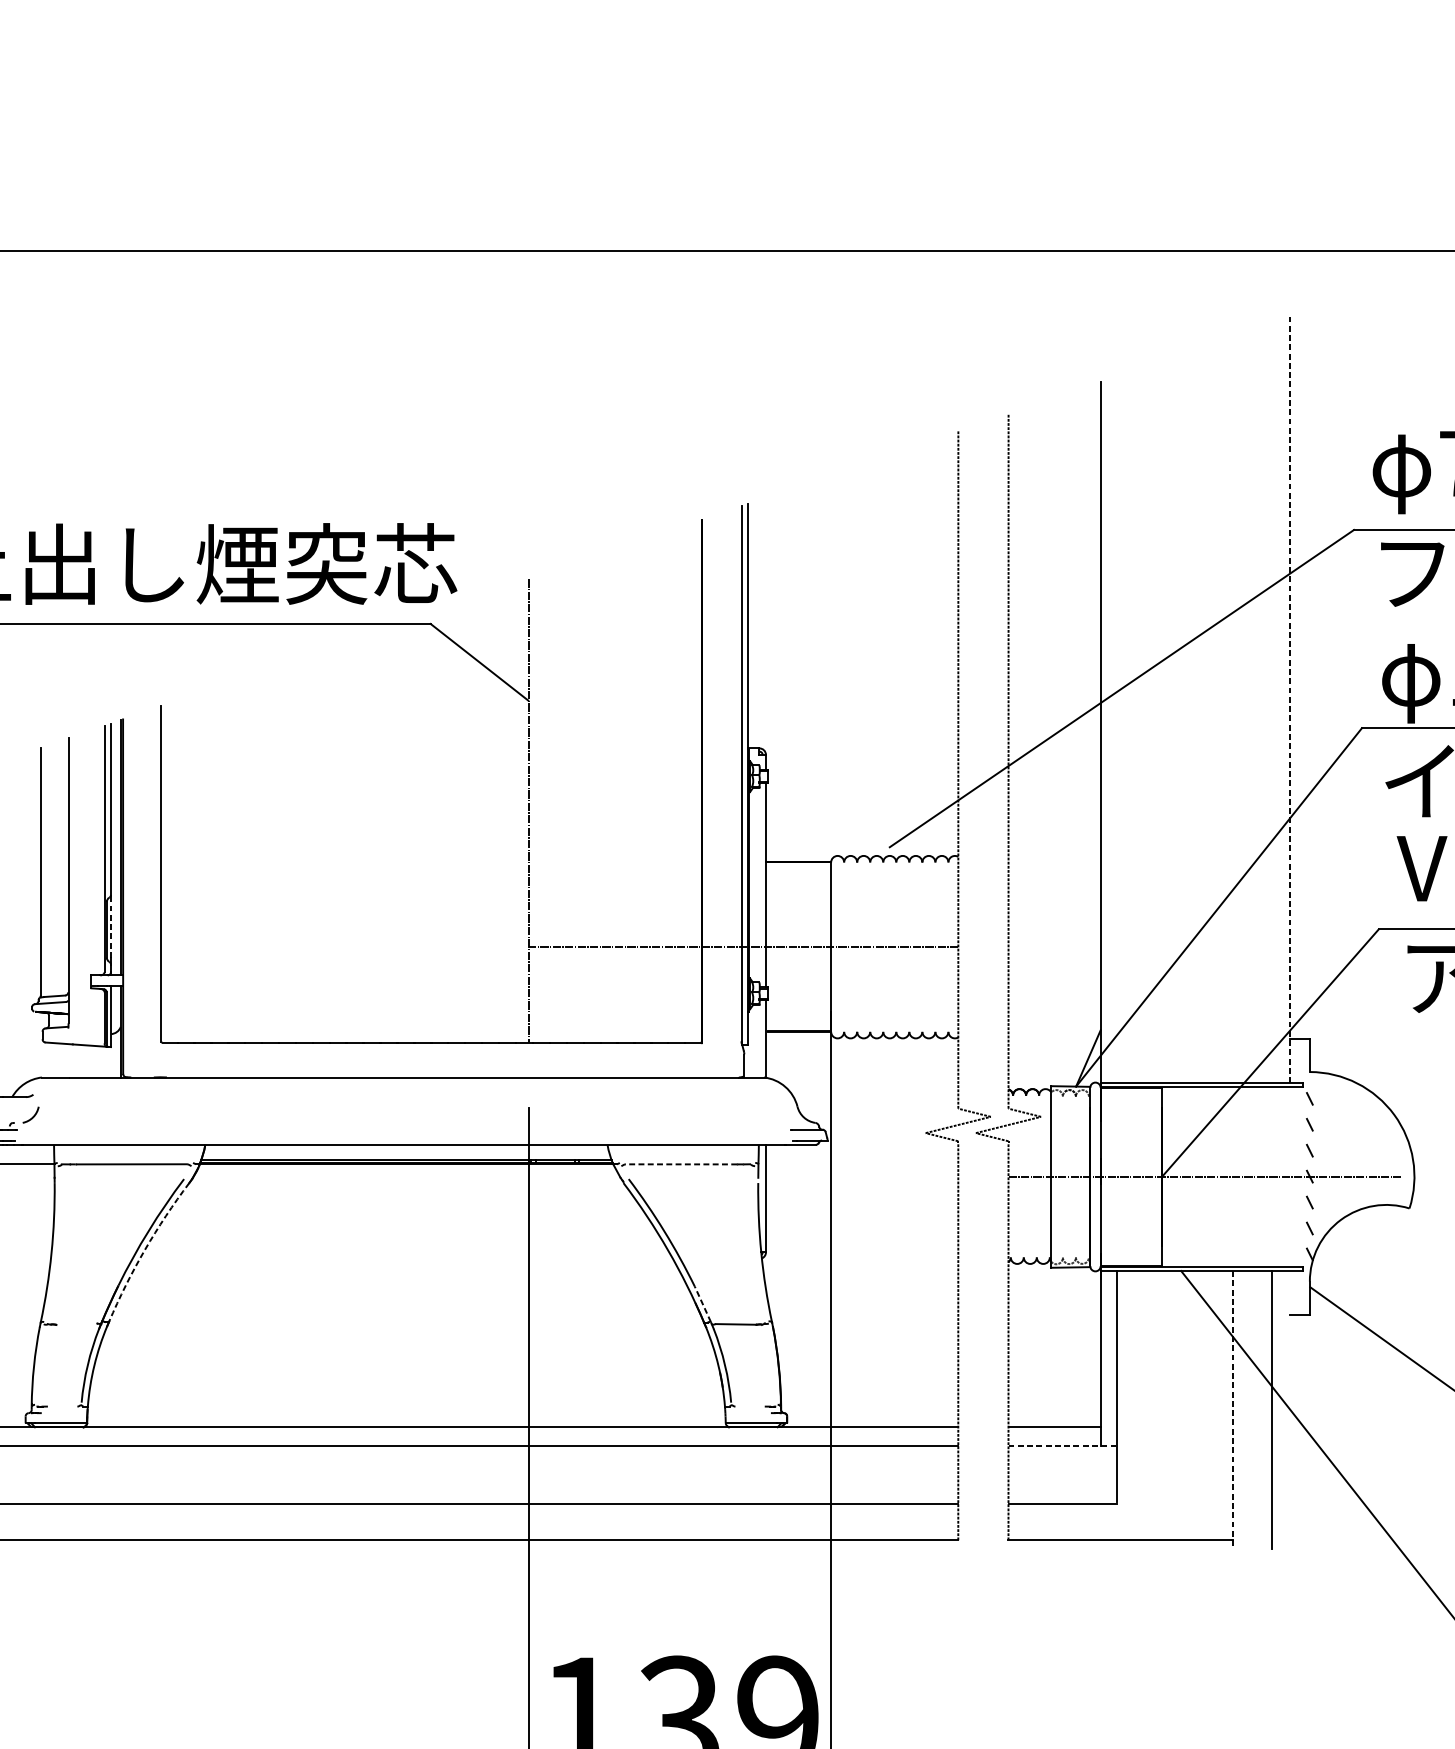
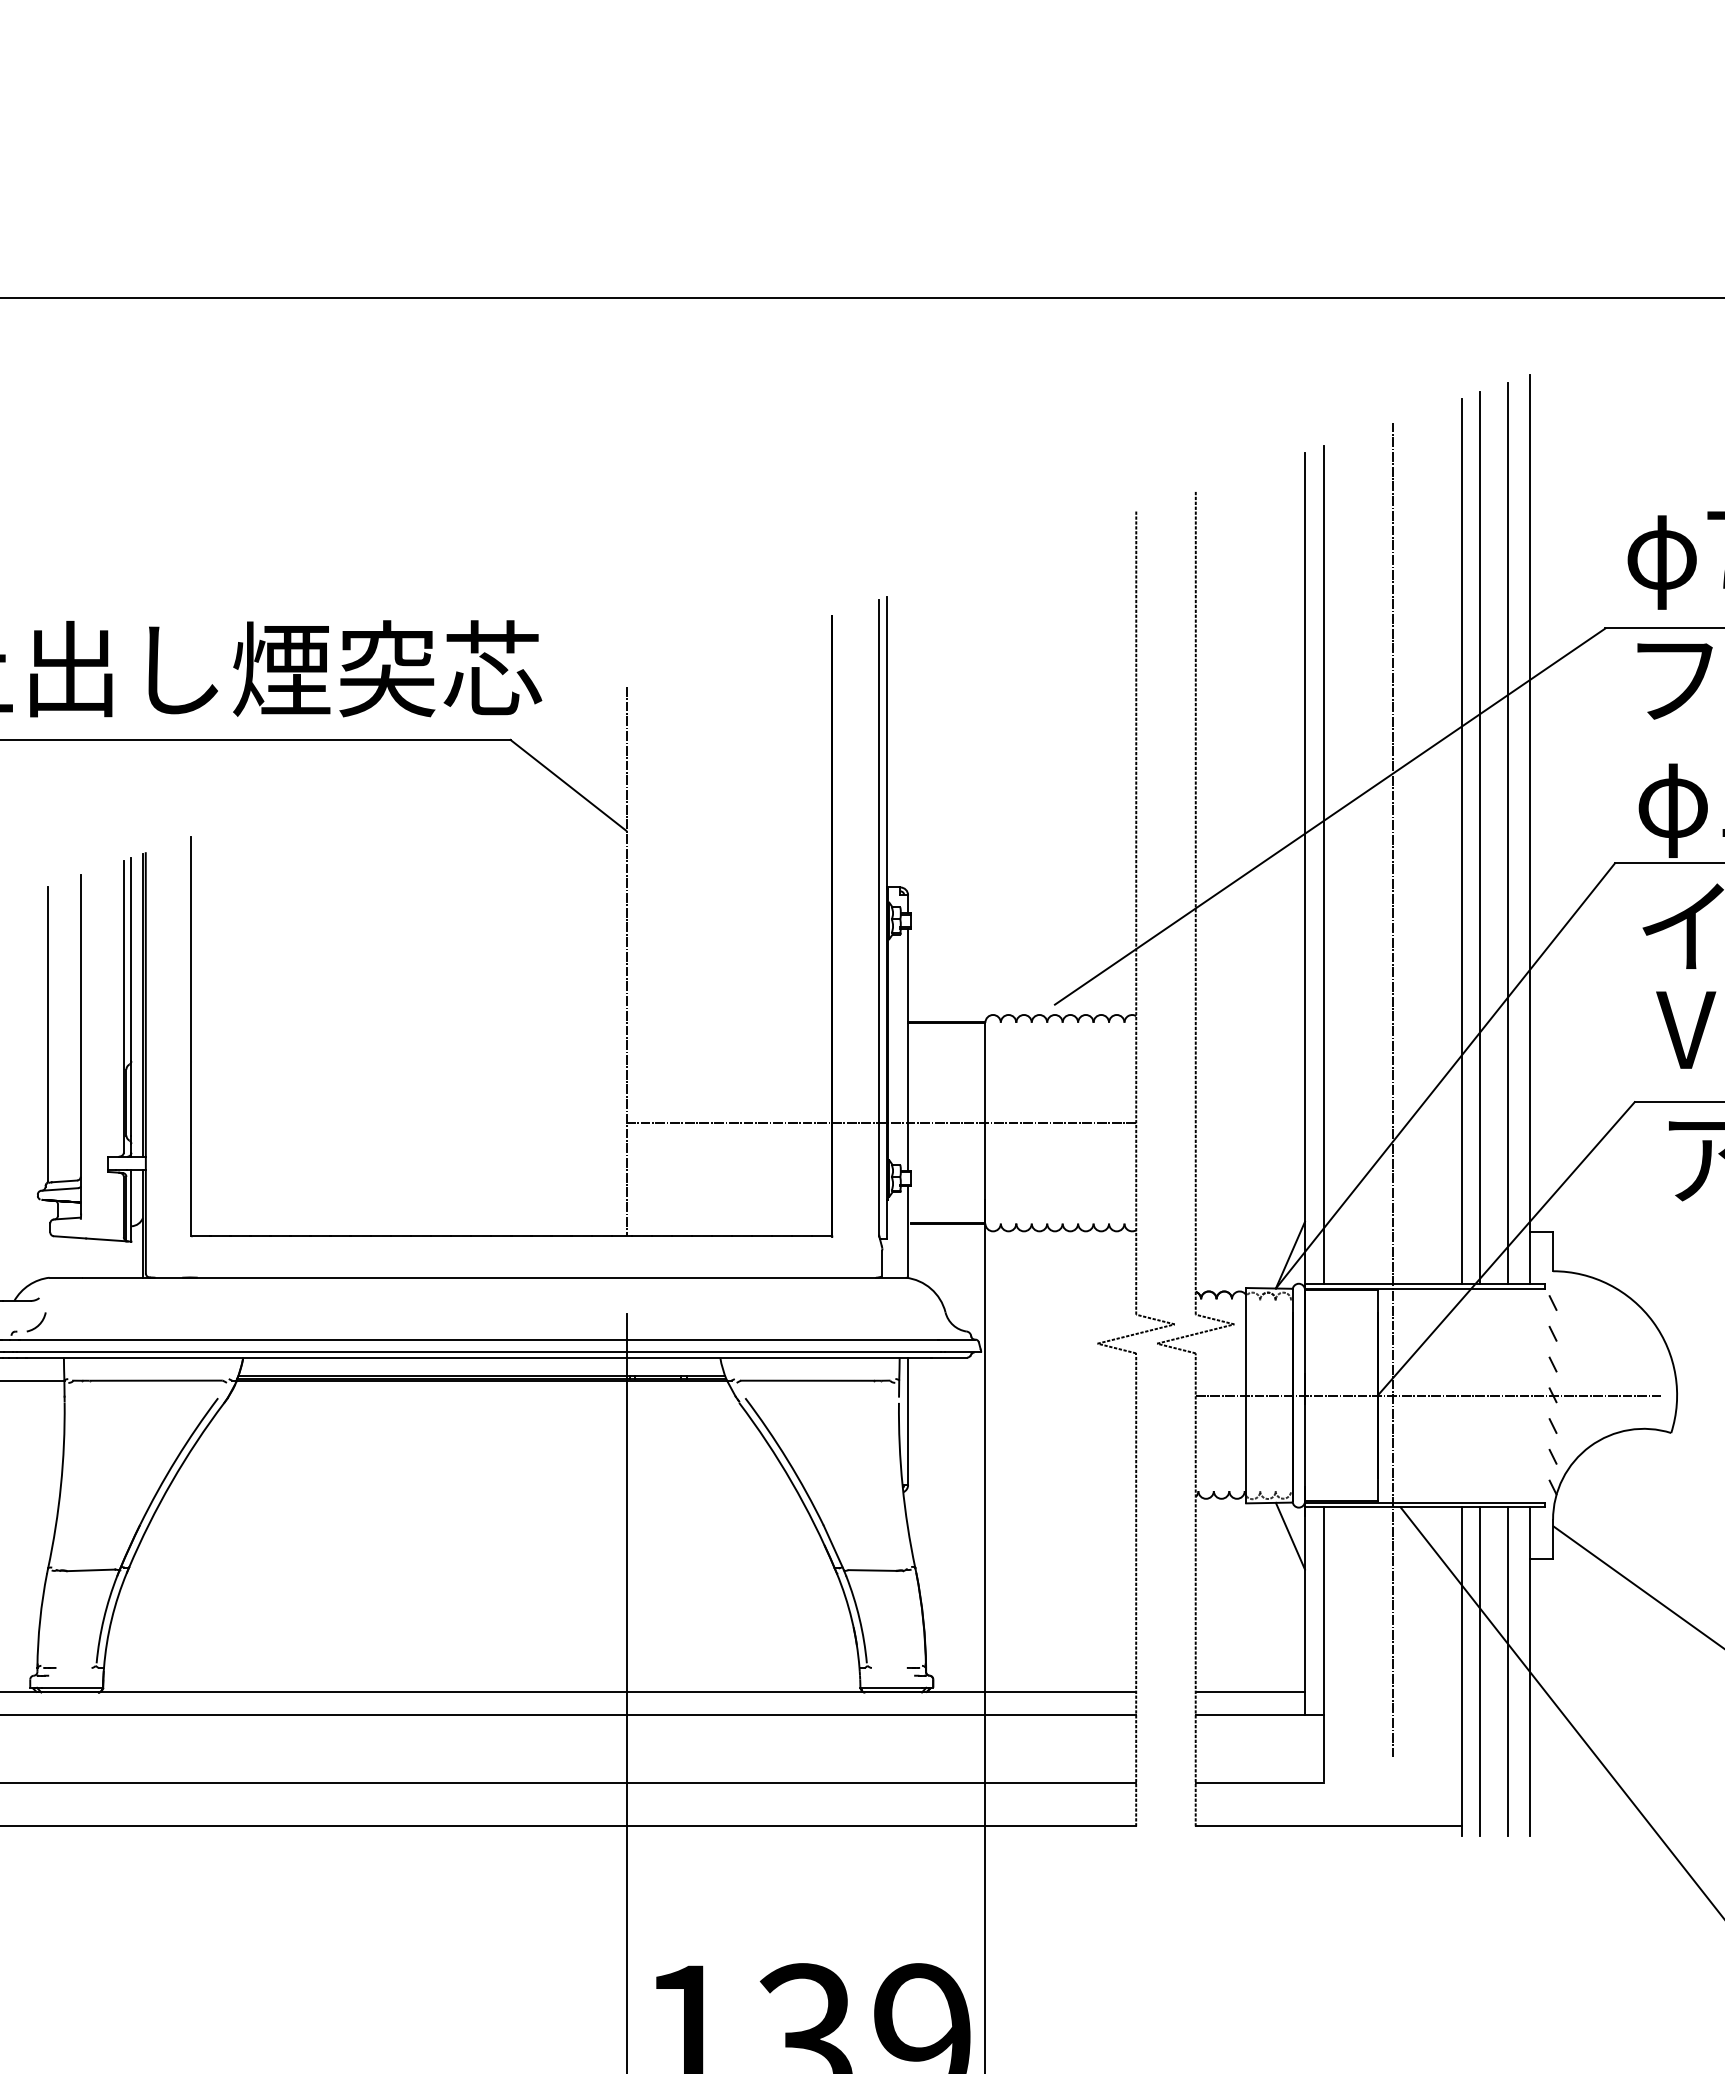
line: (1289, 700) -> (1529, 830), dashed -> solid
line: (1272, 702) -> (1508, 833), added
line: (1248, 707) -> (1480, 838), added
line: (1232, 709) -> (1461, 841), added
line: (1117, 729) -> (1324, 865), added
line: (1175, 919) -> (1393, 1090), added
line: (111, 926) -> (131, 1098), dashed -> solid
line: (403, 1129) -> (478, 1339), added
line: (403, 1140) -> (478, 1352), added
line: (681, 1164) -> (807, 1380), dashed -> solid
arc: (144, 1250) -> (171, 1482), dashed -> solid
line: (1088, 1294) -> (1290, 1535), added
line: (703, 1304) -> (833, 1546), dashed -> solid
line: (76, 1324) -> (90, 1570), added
line: (1232, 1409) -> (1461, 1671), dashed -> solid
line: (1248, 1409) -> (1480, 1671), added
line: (1289, 1409) -> (1529, 1671), added
line: (1063, 1445) -> (1260, 1714), dashed -> solid

